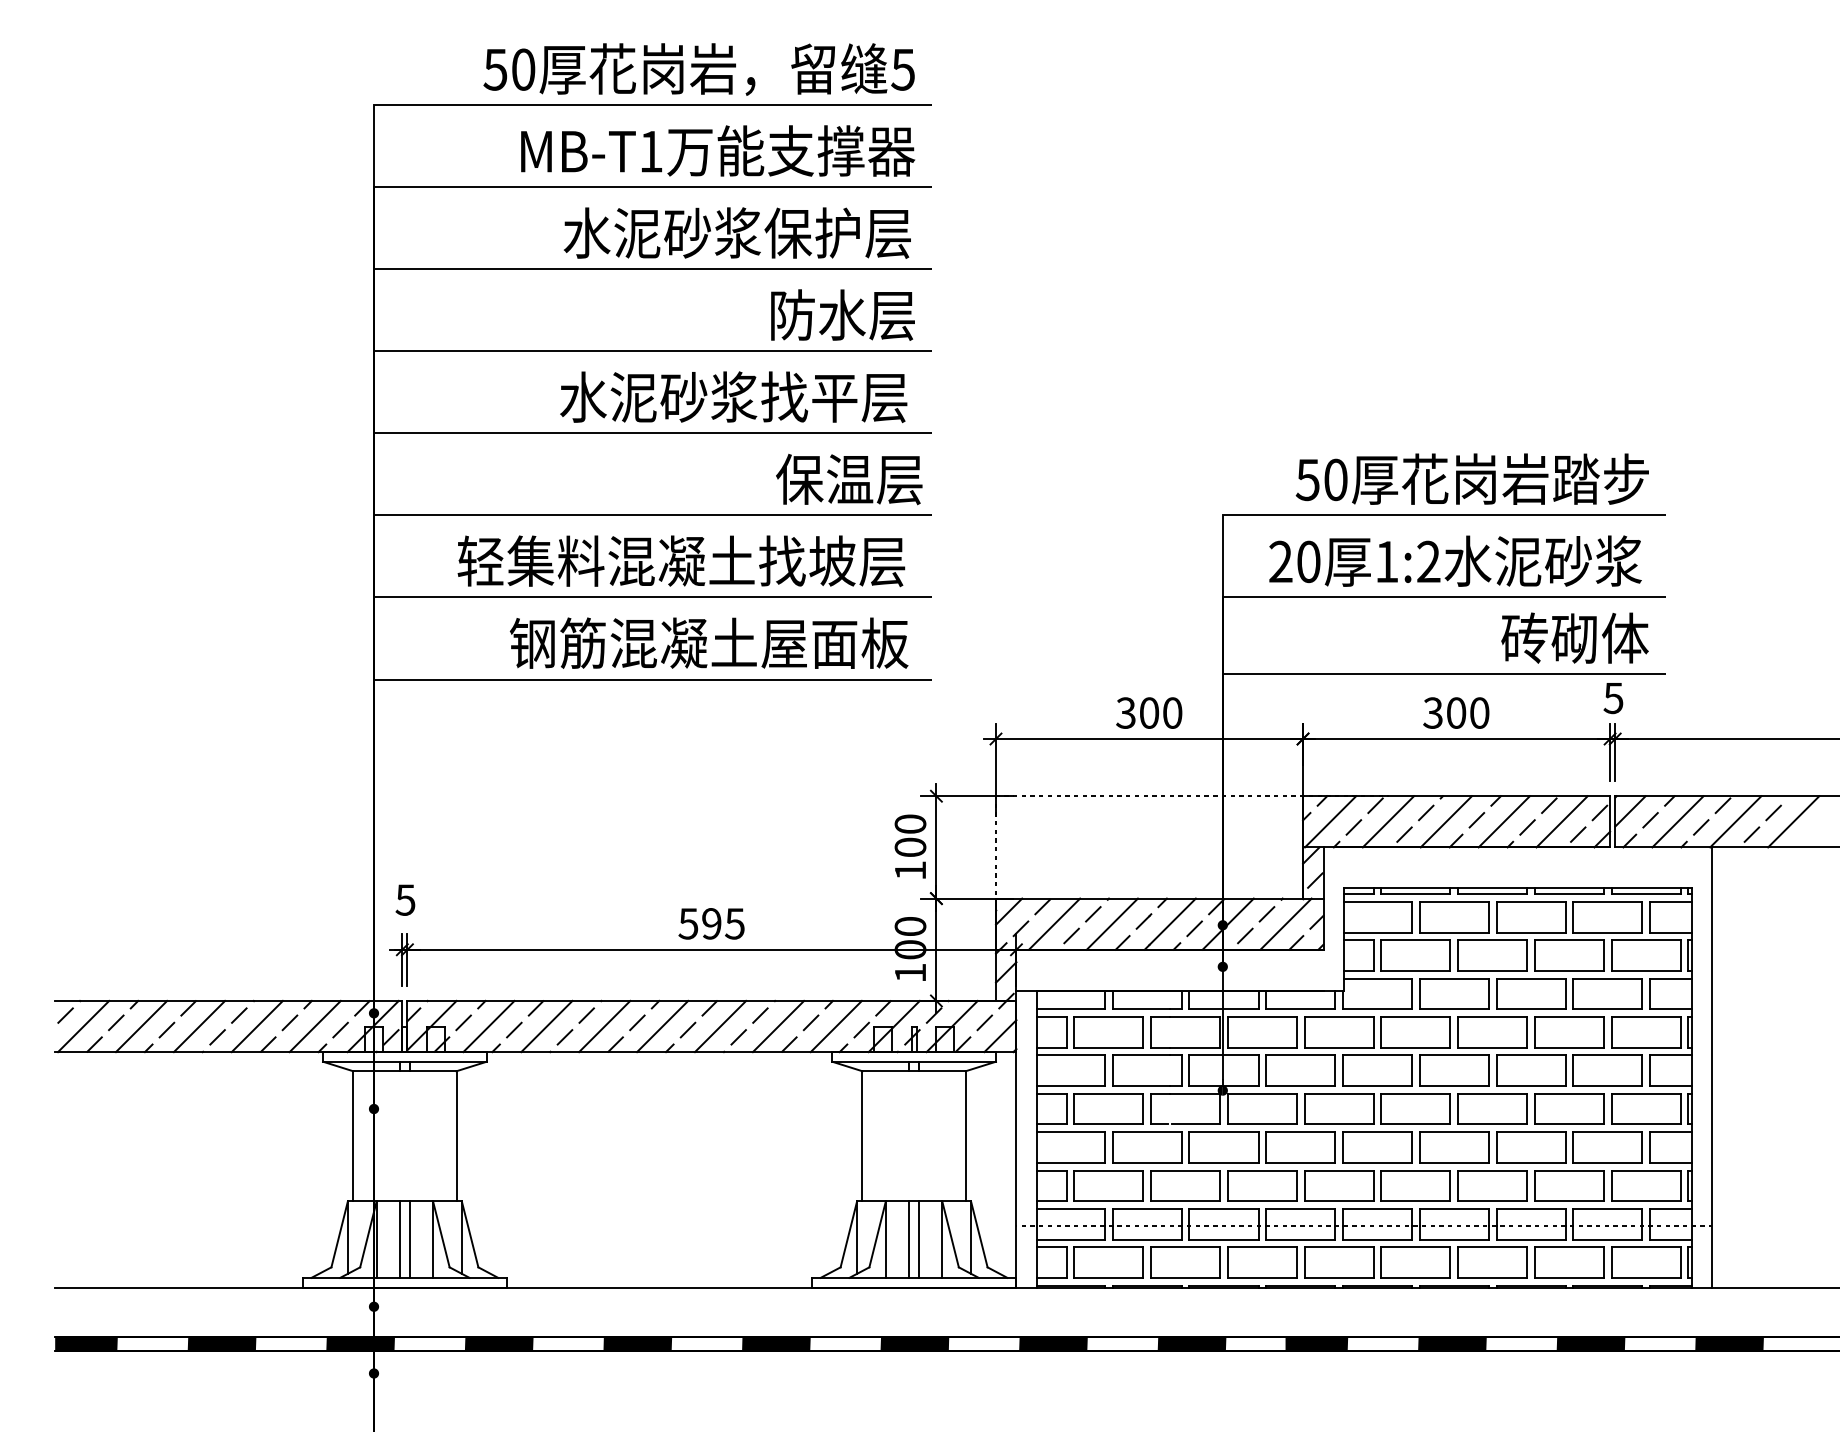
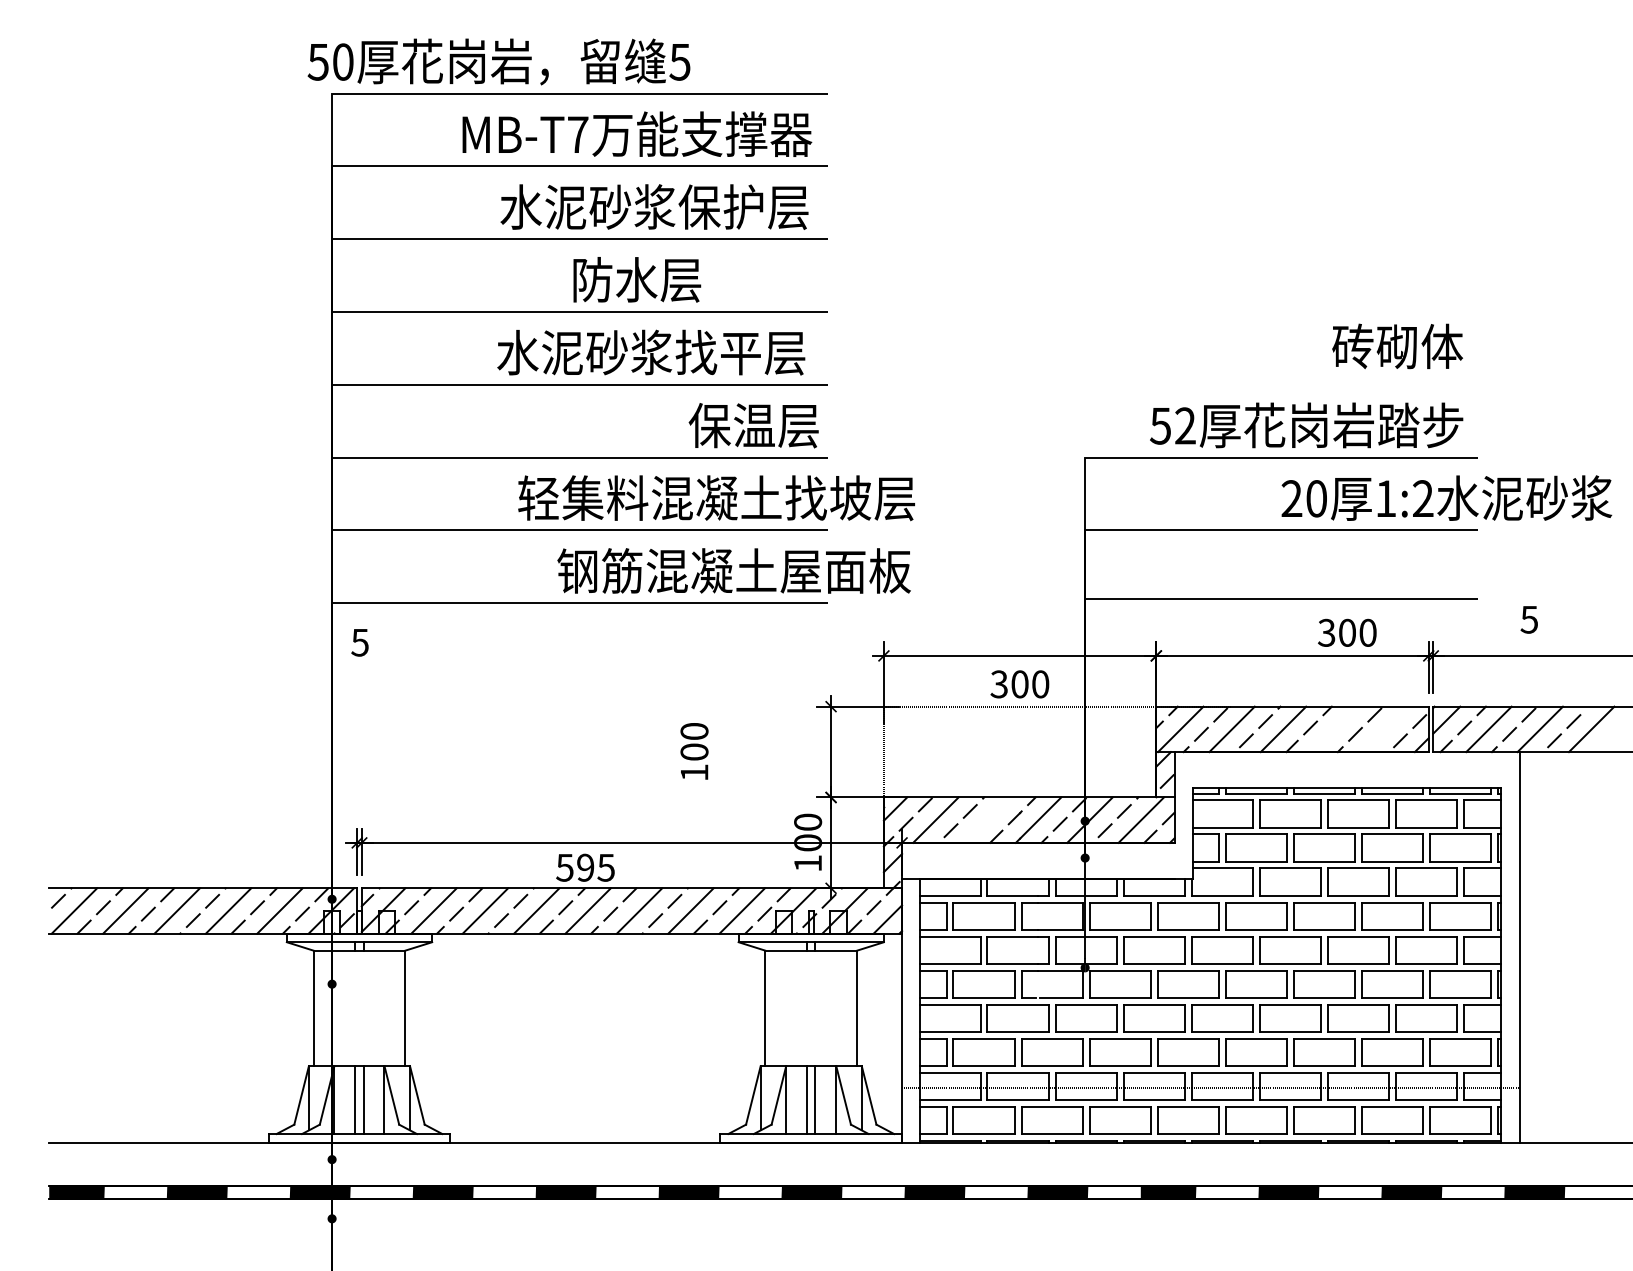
text: (698, 69) -> (498, 61), moved
text: (651, 151) -> (578, 134), MB-T1 -> MB-T7
text: (842, 314) -> (636, 279), moved
text: (1335, 479) -> (1185, 425), 50 -> 52
text: (1455, 560) -> (1446, 497), moved
text: (681, 561) -> (716, 498), moved
text: (1574, 637) -> (1397, 345), moved
text: (708, 642) -> (733, 570), moved
text: (1613, 698) -> (1529, 619), moved
text: (1149, 712) -> (1020, 683), moved
text: (1456, 712) -> (1347, 632), moved
line: (1503, 821) -> (1334, 729), removed
line: (1561, 821) -> (1385, 729), removed
text: (910, 846) -> (694, 751), moved
text: (405, 899) -> (360, 642), moved
text: (711, 923) -> (585, 867), moved
line: (1111, 923) -> (986, 819), removed

